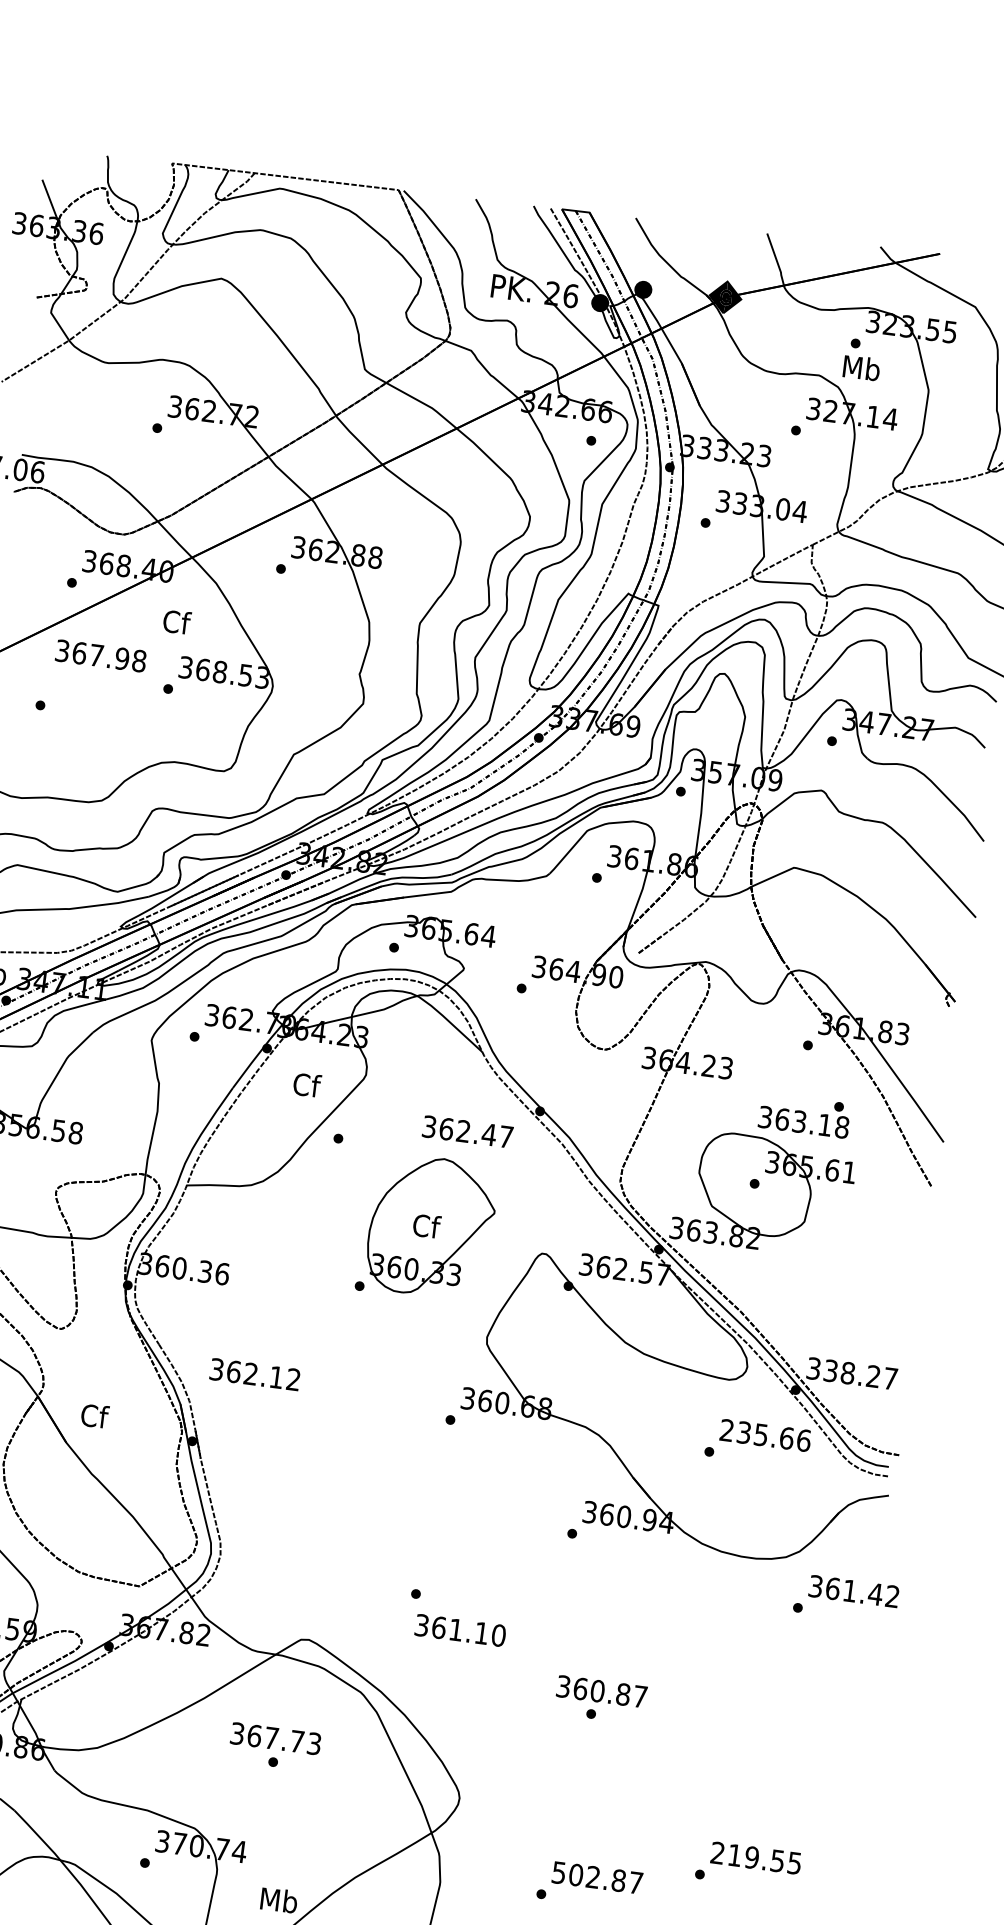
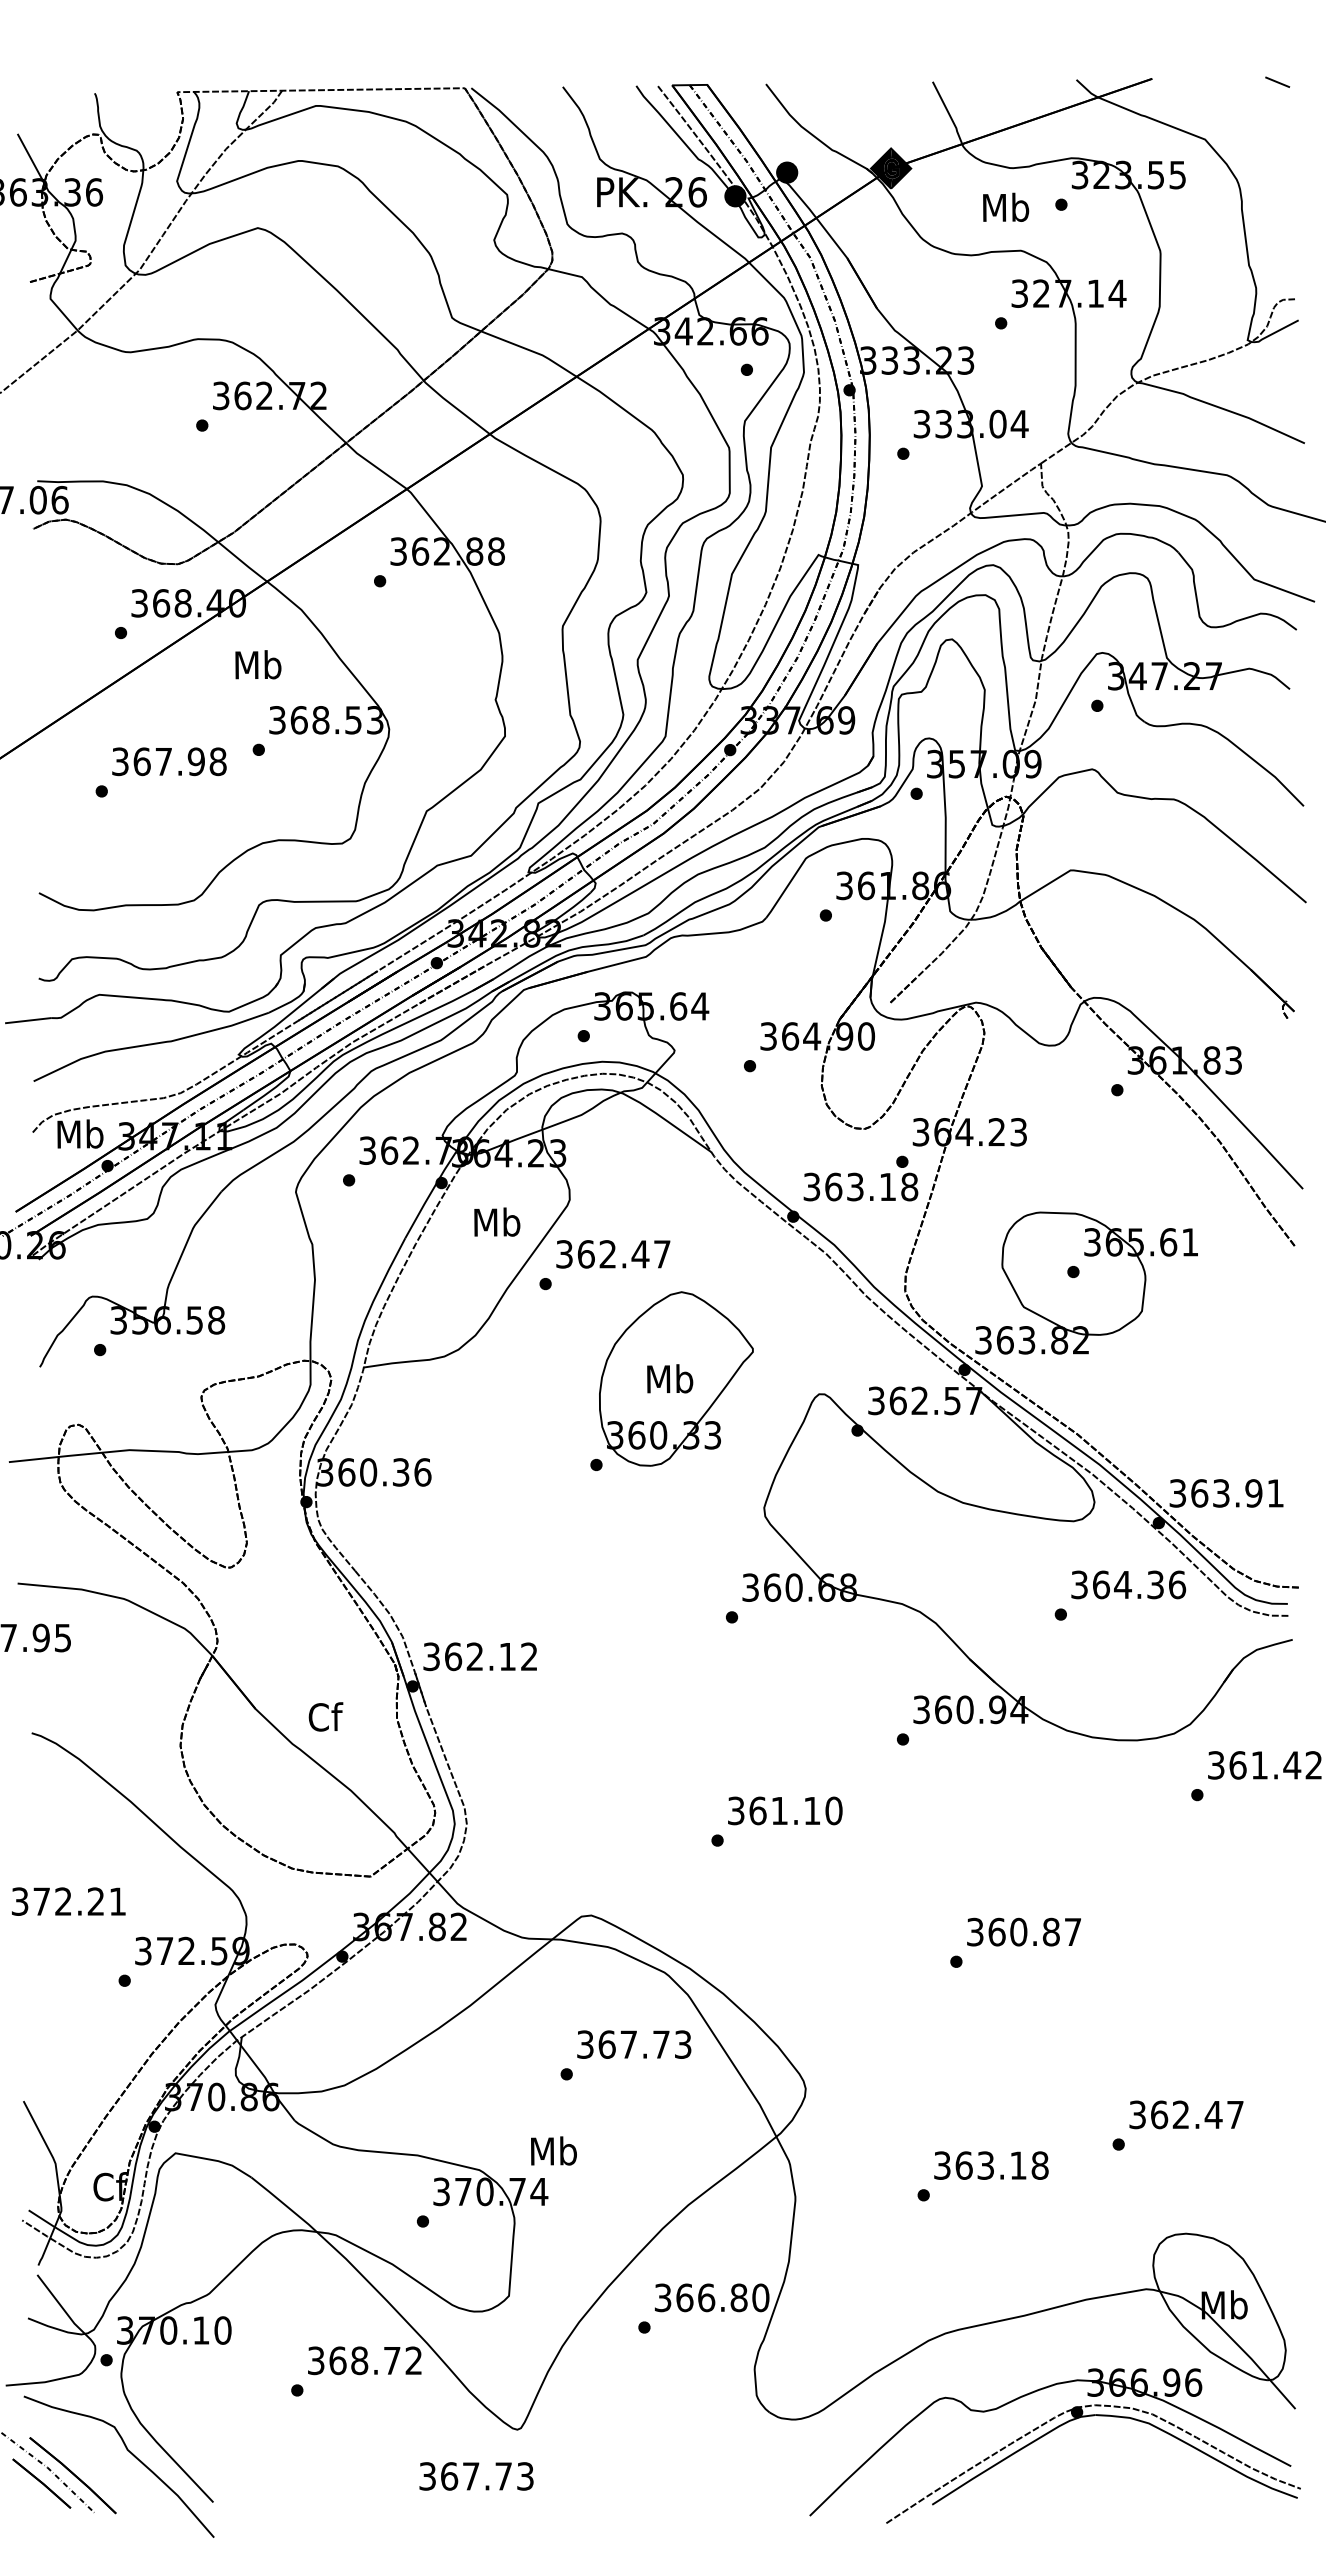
text: (862, 367) -> (1006, 206), moved
text: (176, 621) -> (258, 664), Cf -> Mb
text: (101, 655) -> (169, 761), moved
text: (307, 1084) -> (497, 1221), Cf -> Mb
text: (804, 1115) -> (860, 1178), moved
text: (467, 1132) -> (613, 1254), moved
text: (426, 1225) -> (670, 1378), Cf -> Mb
text: (254, 1374) -> (479, 1656), moved
text: (860, 1374) -> (1237, 1493), 338.27 -> 363.91
text: (94, 1415) -> (325, 1716), moved
text: (756, 1434) -> (1117, 1584), 235.66 -> 364.36
text: (460, 1630) -> (785, 1810), moved
text: (601, 1691) -> (1023, 1931), moved
text: (276, 1738) -> (634, 2044), moved
text: (756, 1857) -> (1186, 2114), 219.55 -> 362.47
text: (597, 1877) -> (991, 2165), 502.87 -> 363.18
text: (278, 1899) -> (553, 2150), moved

